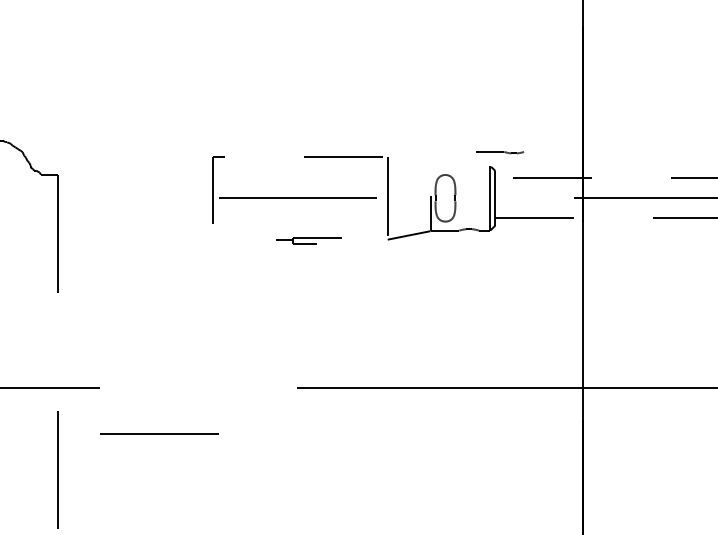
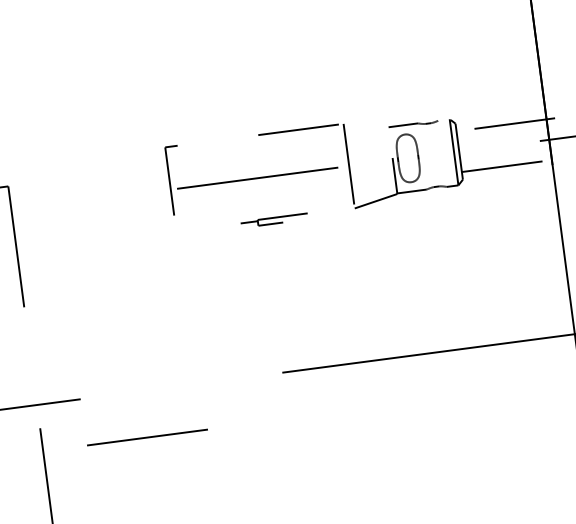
part: (500, 152) -> (414, 124), moved

